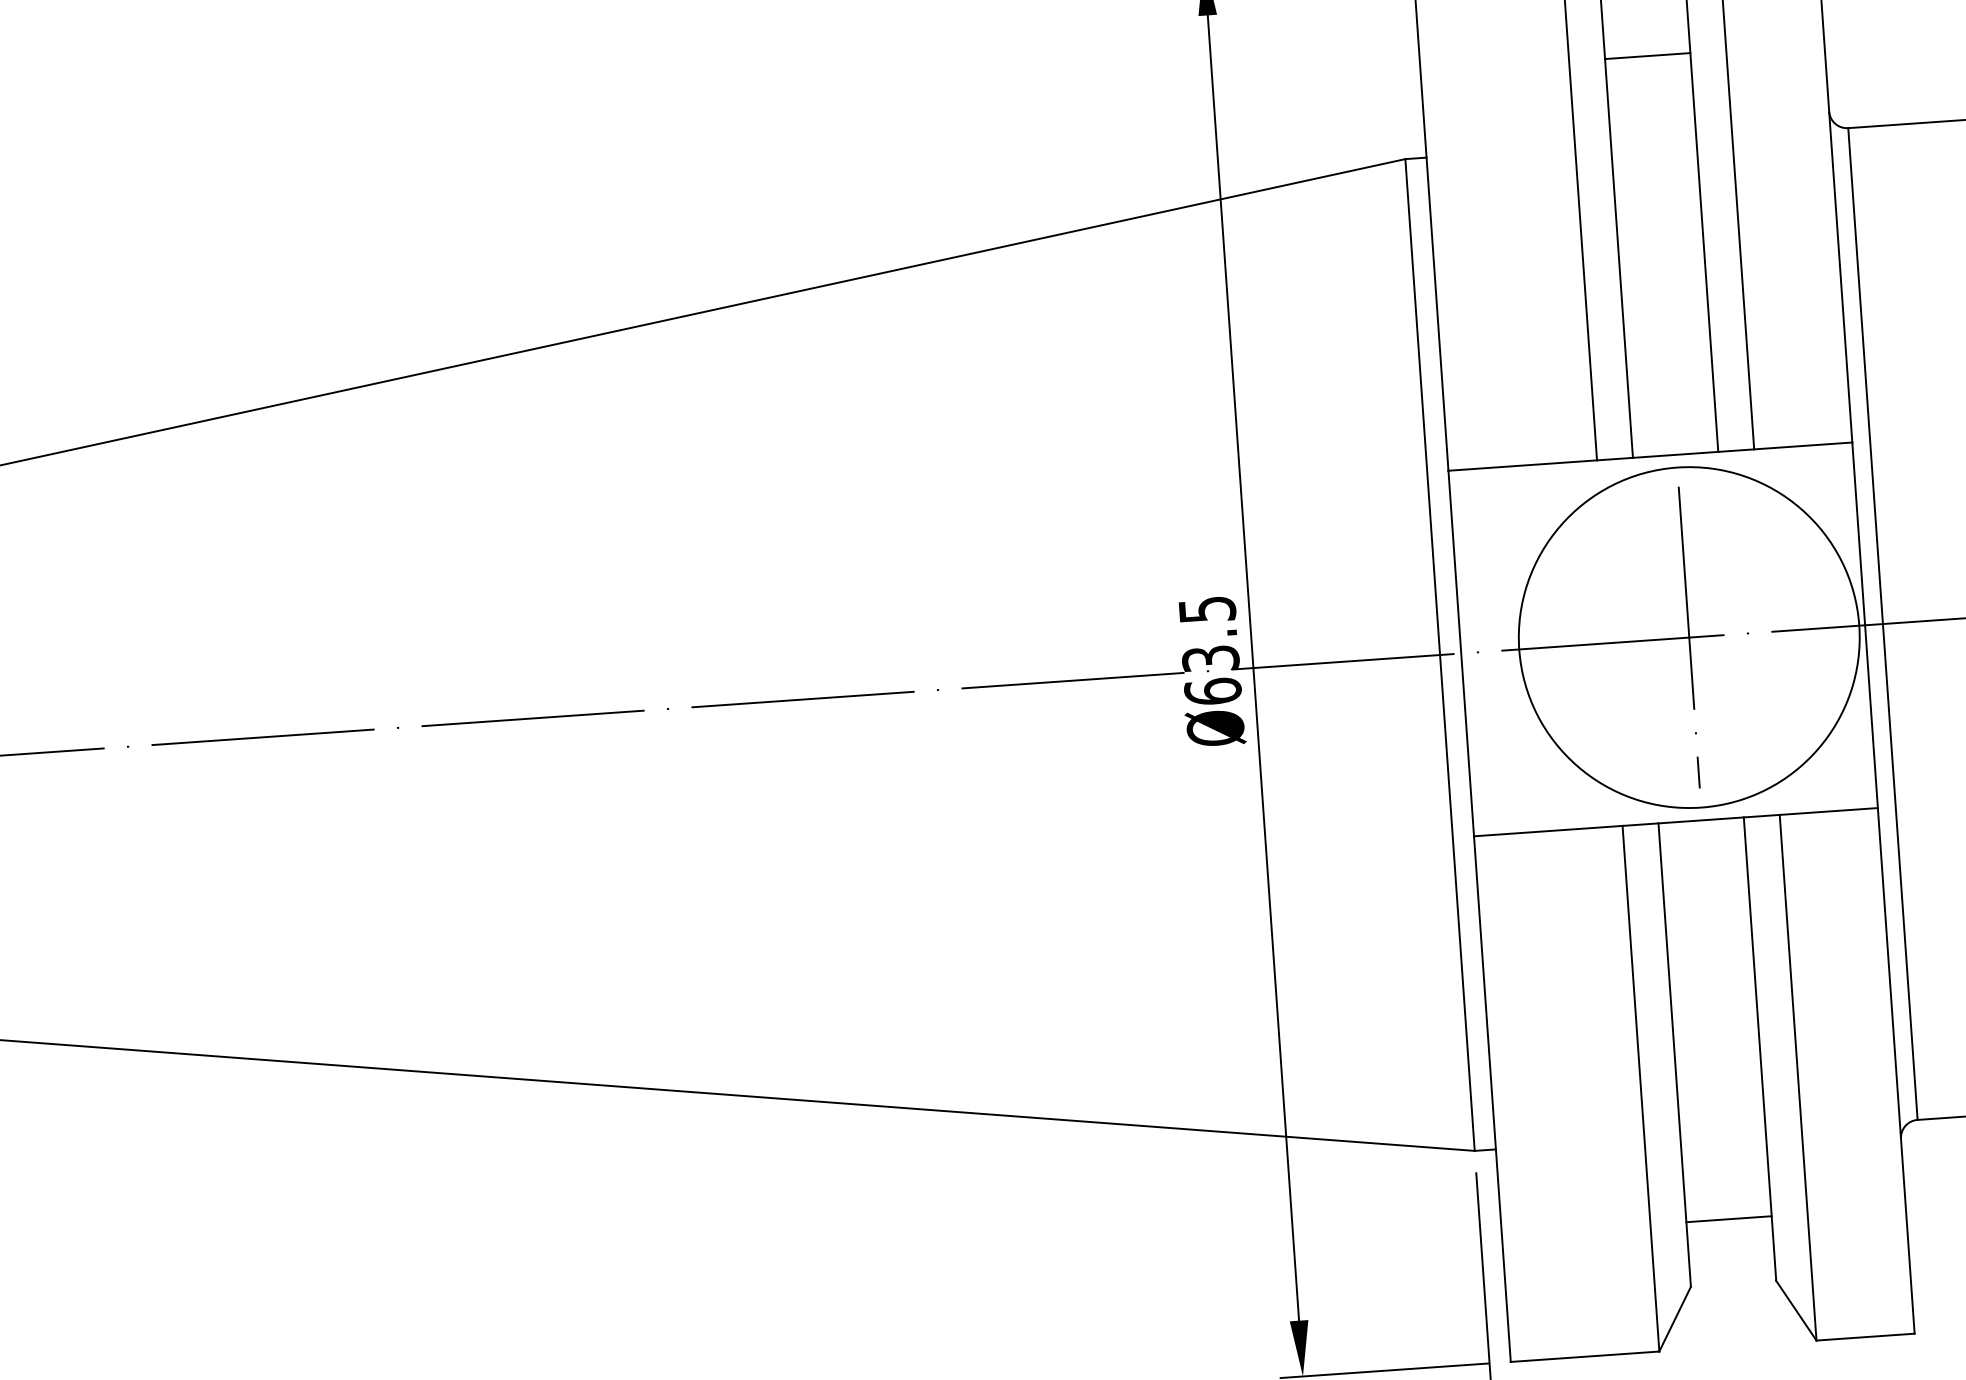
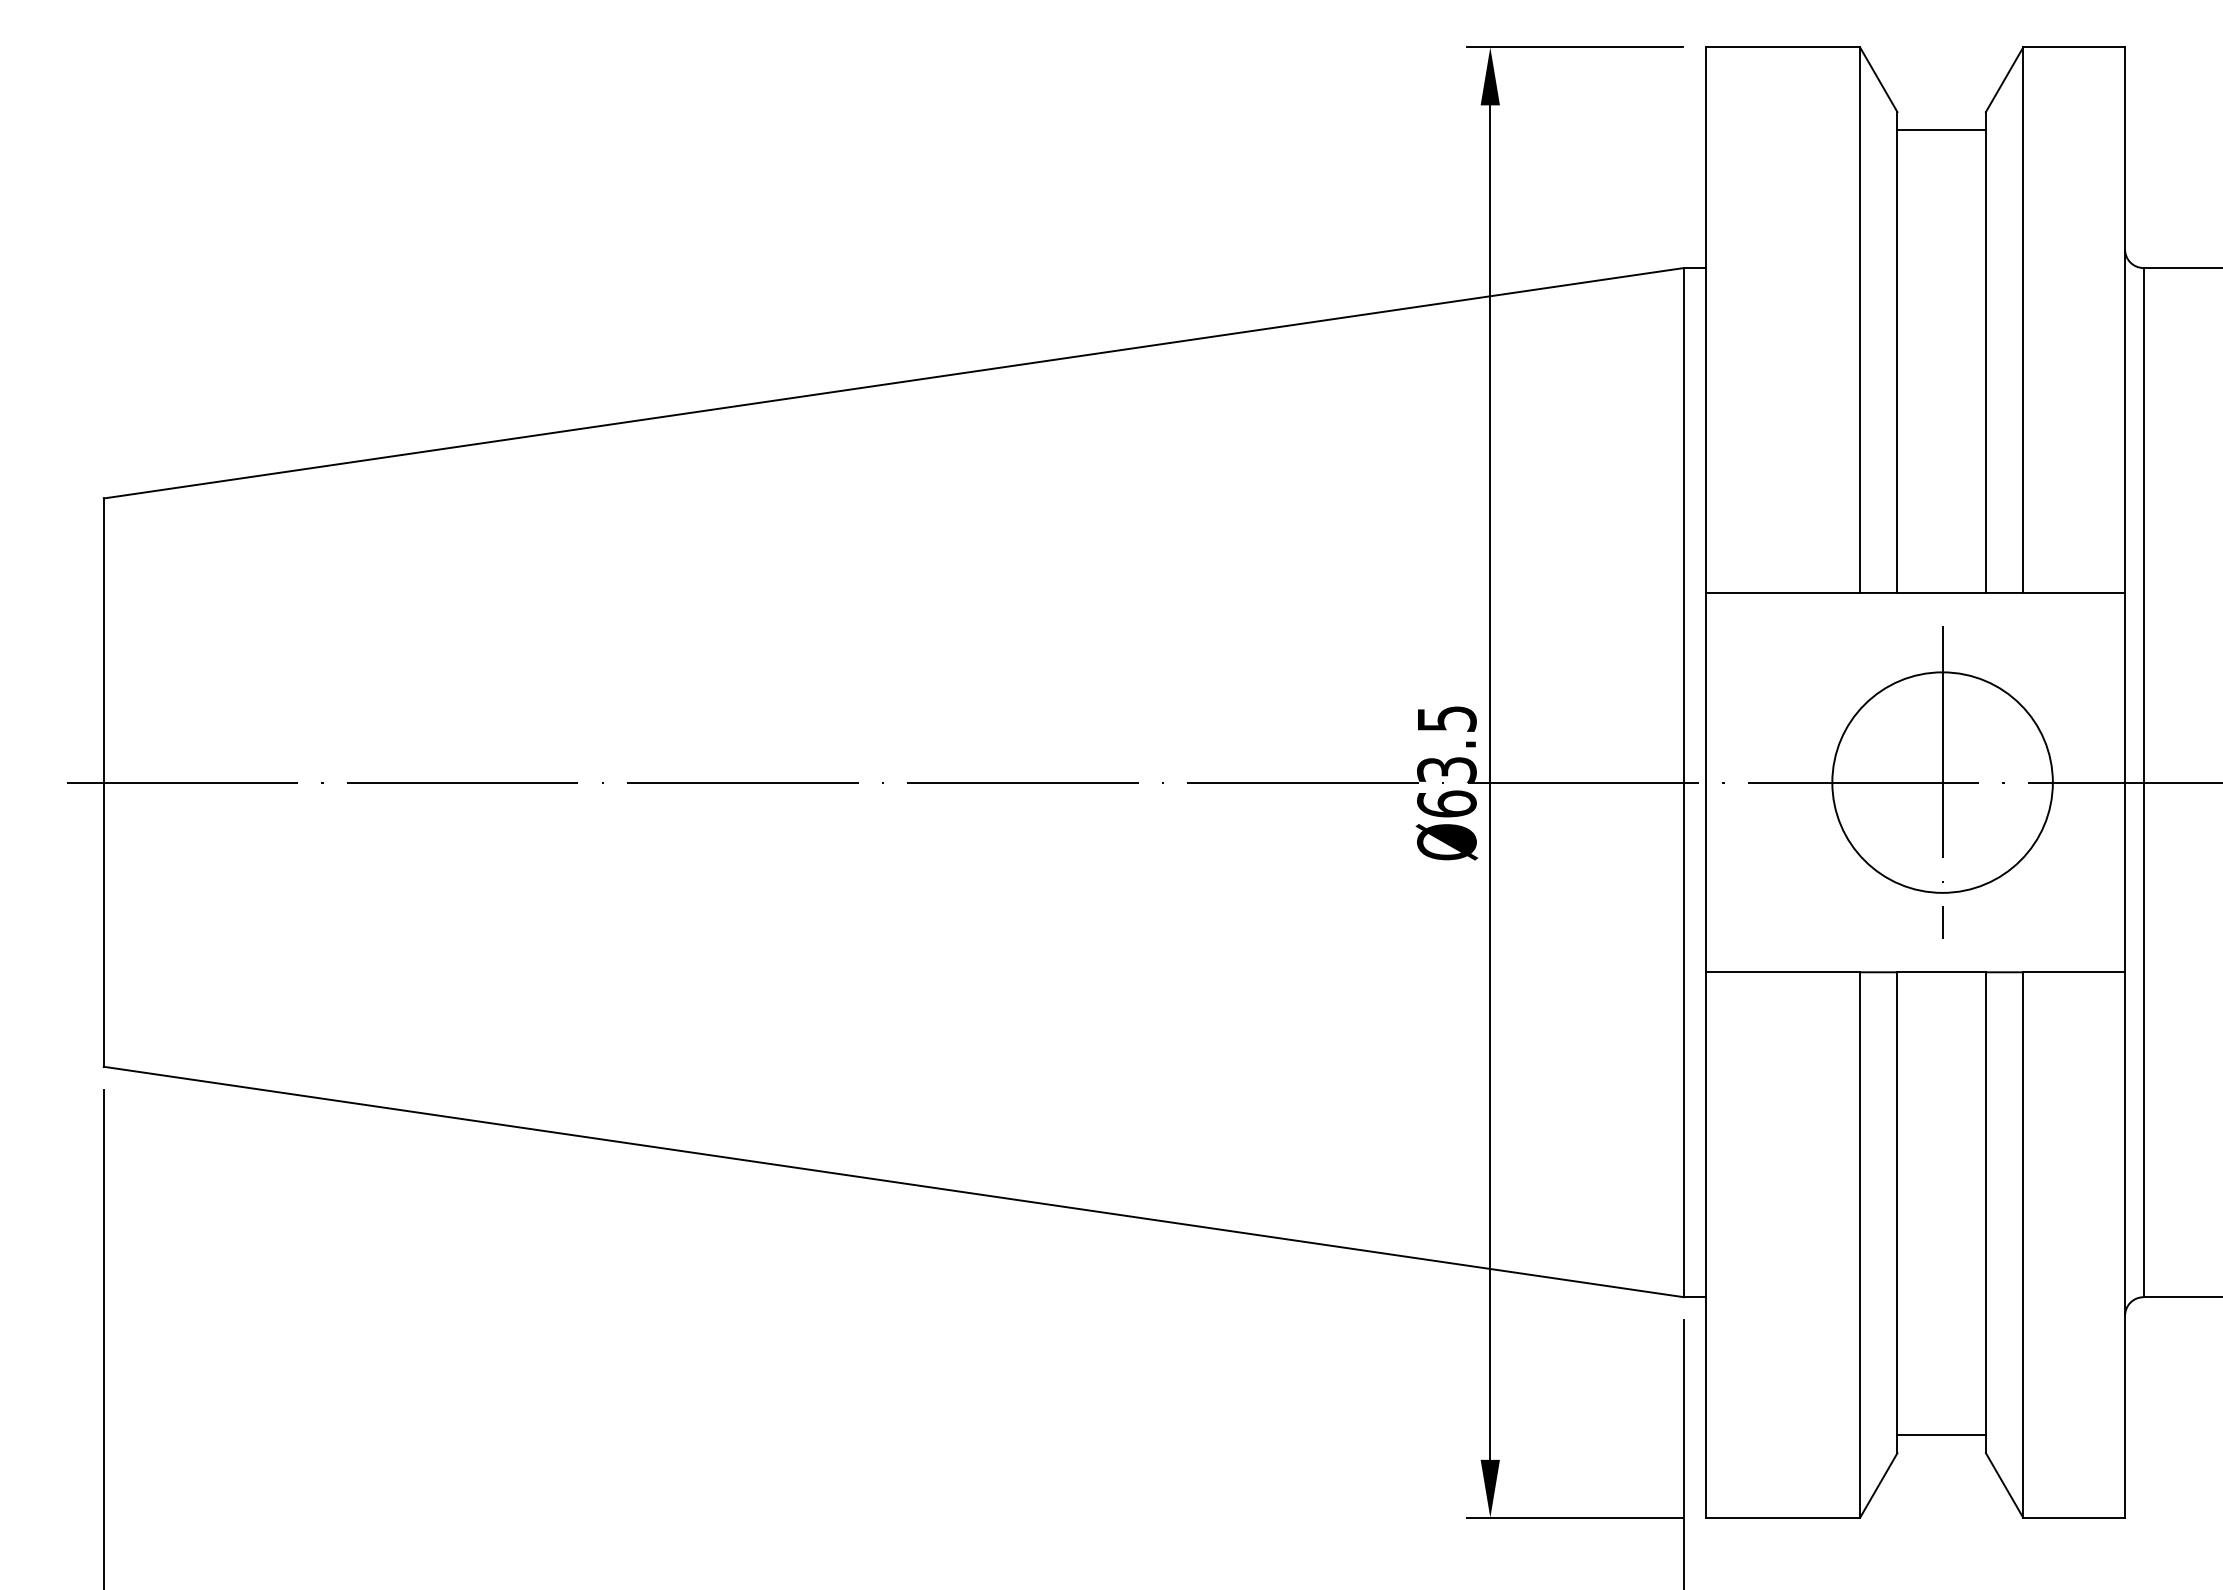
line: (1647, 56) -> (1941, 130), moved
circle: (1689, 637) -> (1942, 782), size x0.62
line: (1728, 1219) -> (1941, 1435), moved

